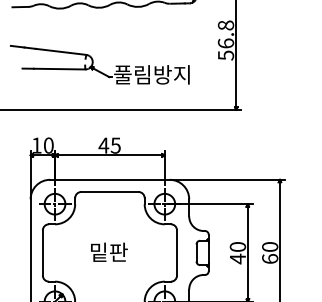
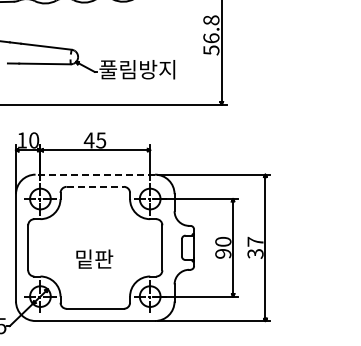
line: (110, 179) -> (95, 174), solid -> dashed
line: (110, 191) -> (95, 186), solid -> dashed
text: (109, 251) -> (94, 258), moved
text: (270, 252) -> (255, 247), 60 -> 37
text: (238, 258) -> (223, 253), 40 -> 90

